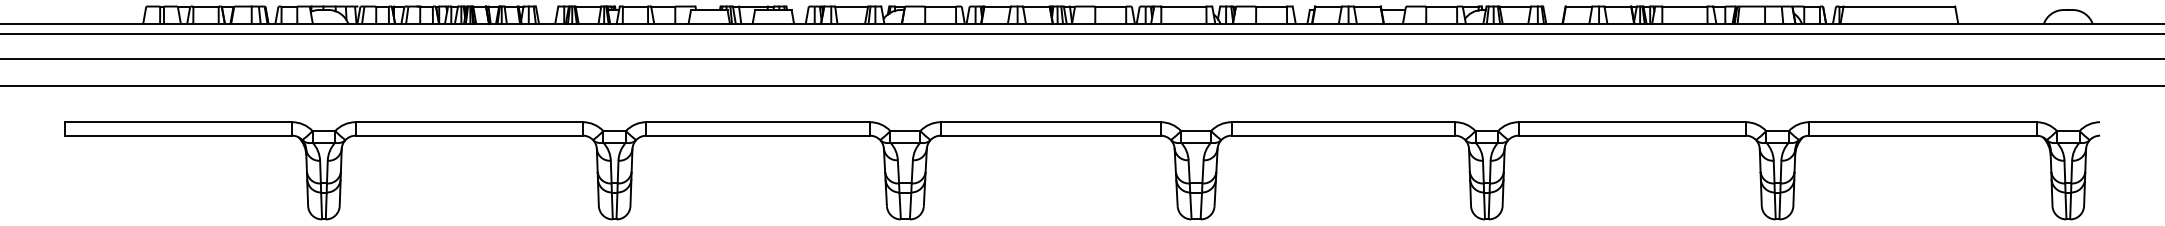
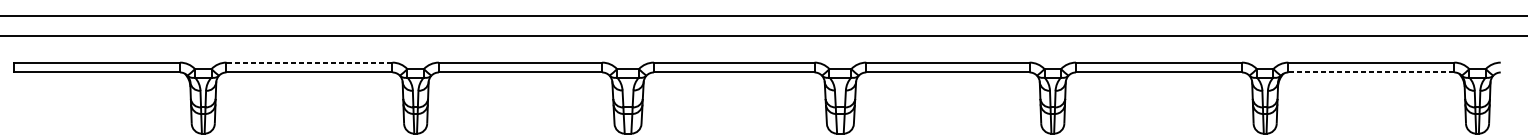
line: (469, 122) -> (309, 62), solid -> dashed
line: (1922, 135) -> (1371, 72), solid -> dashed

